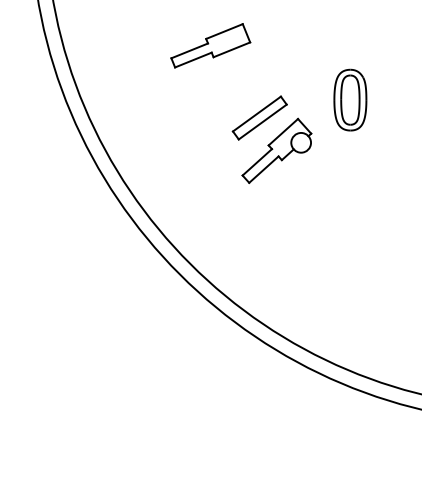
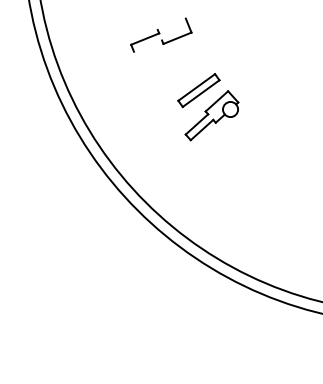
line: (224, 31) -> (171, 24), removed
line: (193, 59) -> (148, 45), removed
part: (350, 99) -> (268, 76), removed

